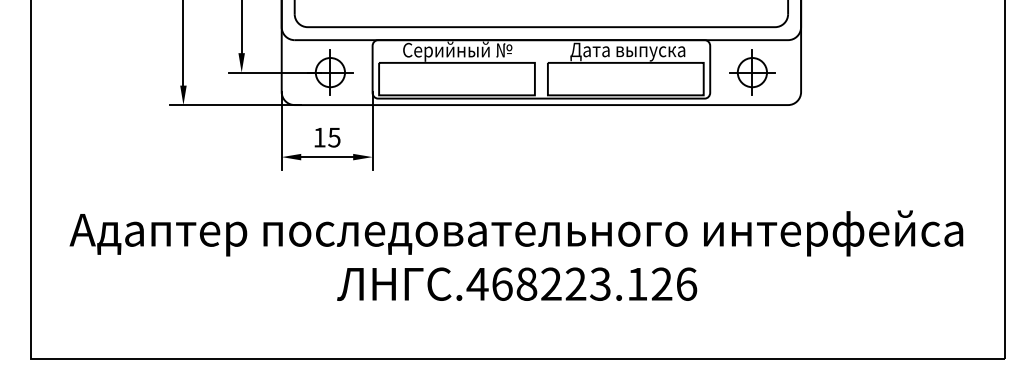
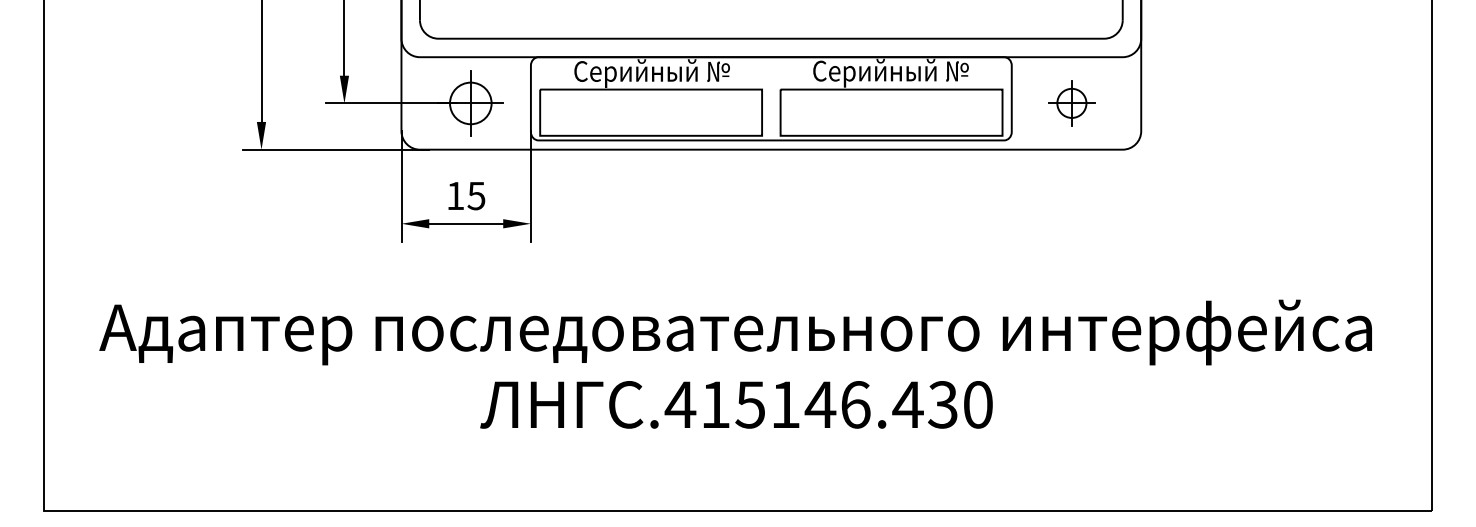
text: (627, 51) -> (893, 73), Дата выпуска -> Серийный №
part: (752, 72) -> (1071, 103), size x0.7
text: (594, 283) -> (846, 403), .468223.126 -> .415146.430

